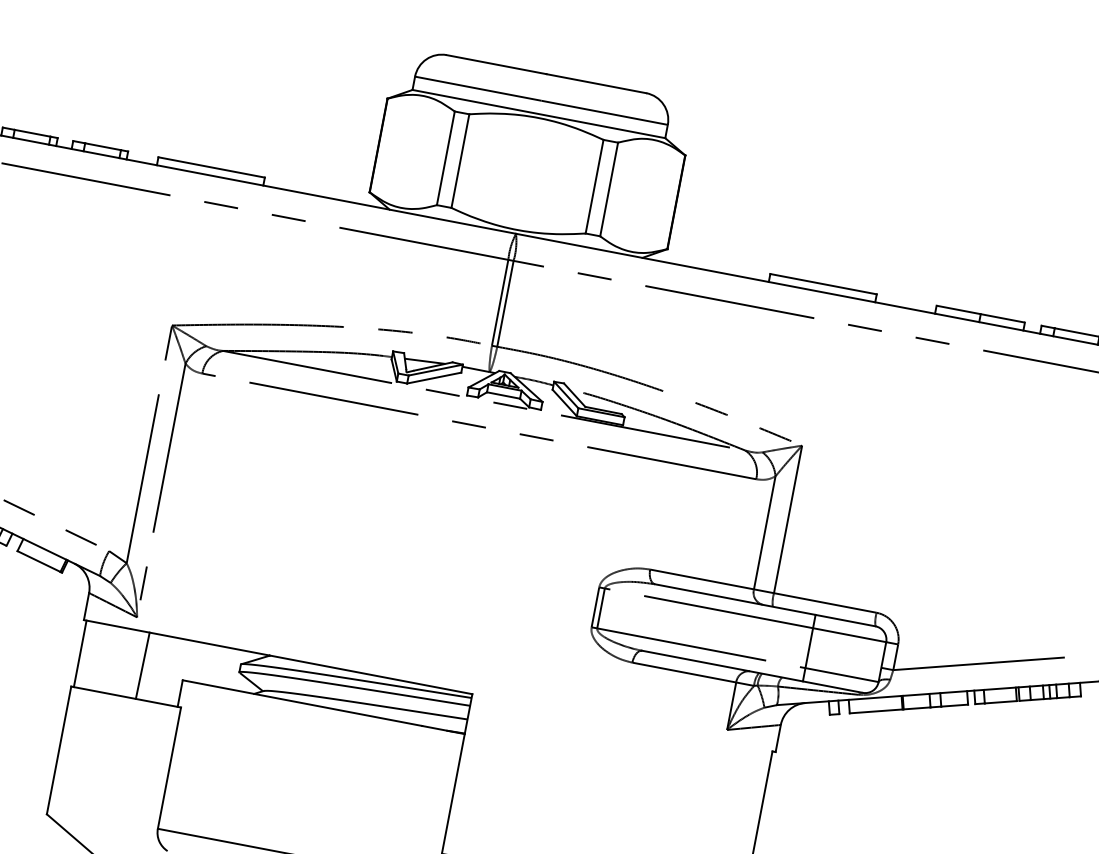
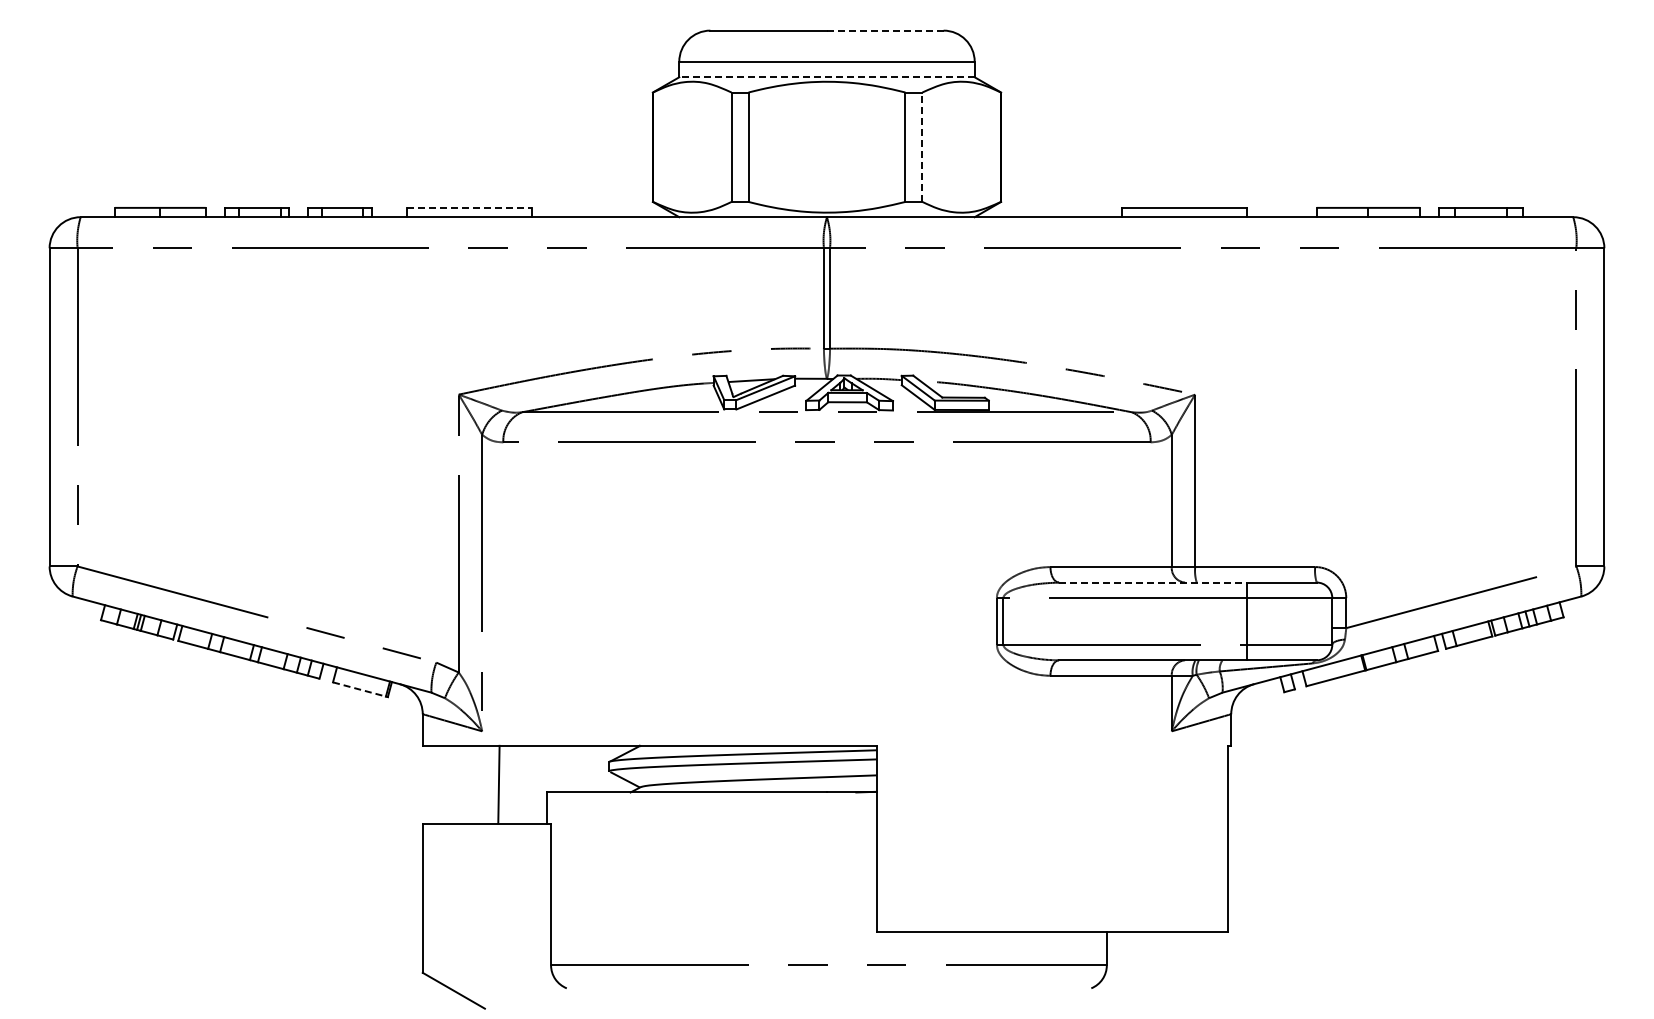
line: (596, 83) -> (885, 30), solid -> dashed
line: (539, 114) -> (827, 77), solid -> dashed
line: (211, 167) -> (469, 207), solid -> dashed
line: (609, 189) -> (922, 147), solid -> dashed
line: (39, 561) -> (359, 689), solid -> dashed
line: (734, 599) -> (1152, 582), solid -> dashed
line: (79, 653) -> (425, 784), removed

